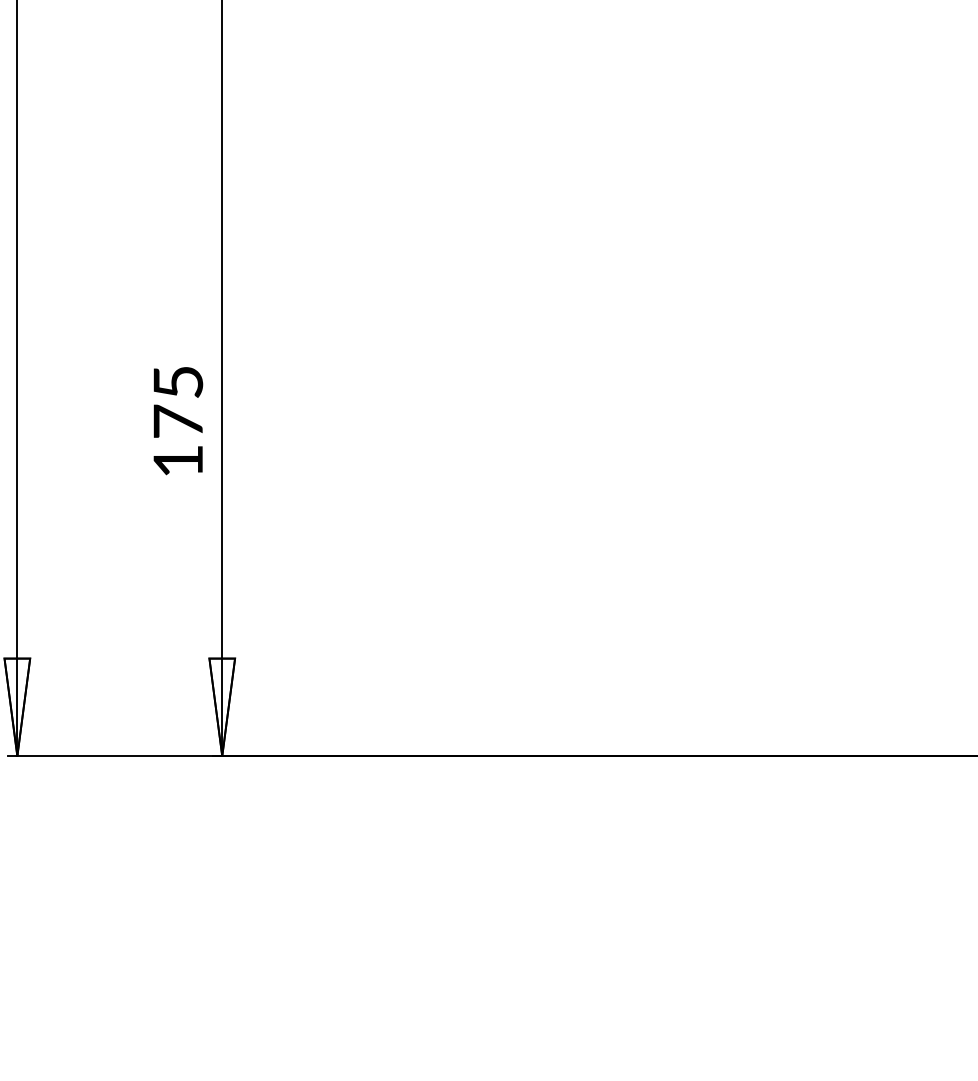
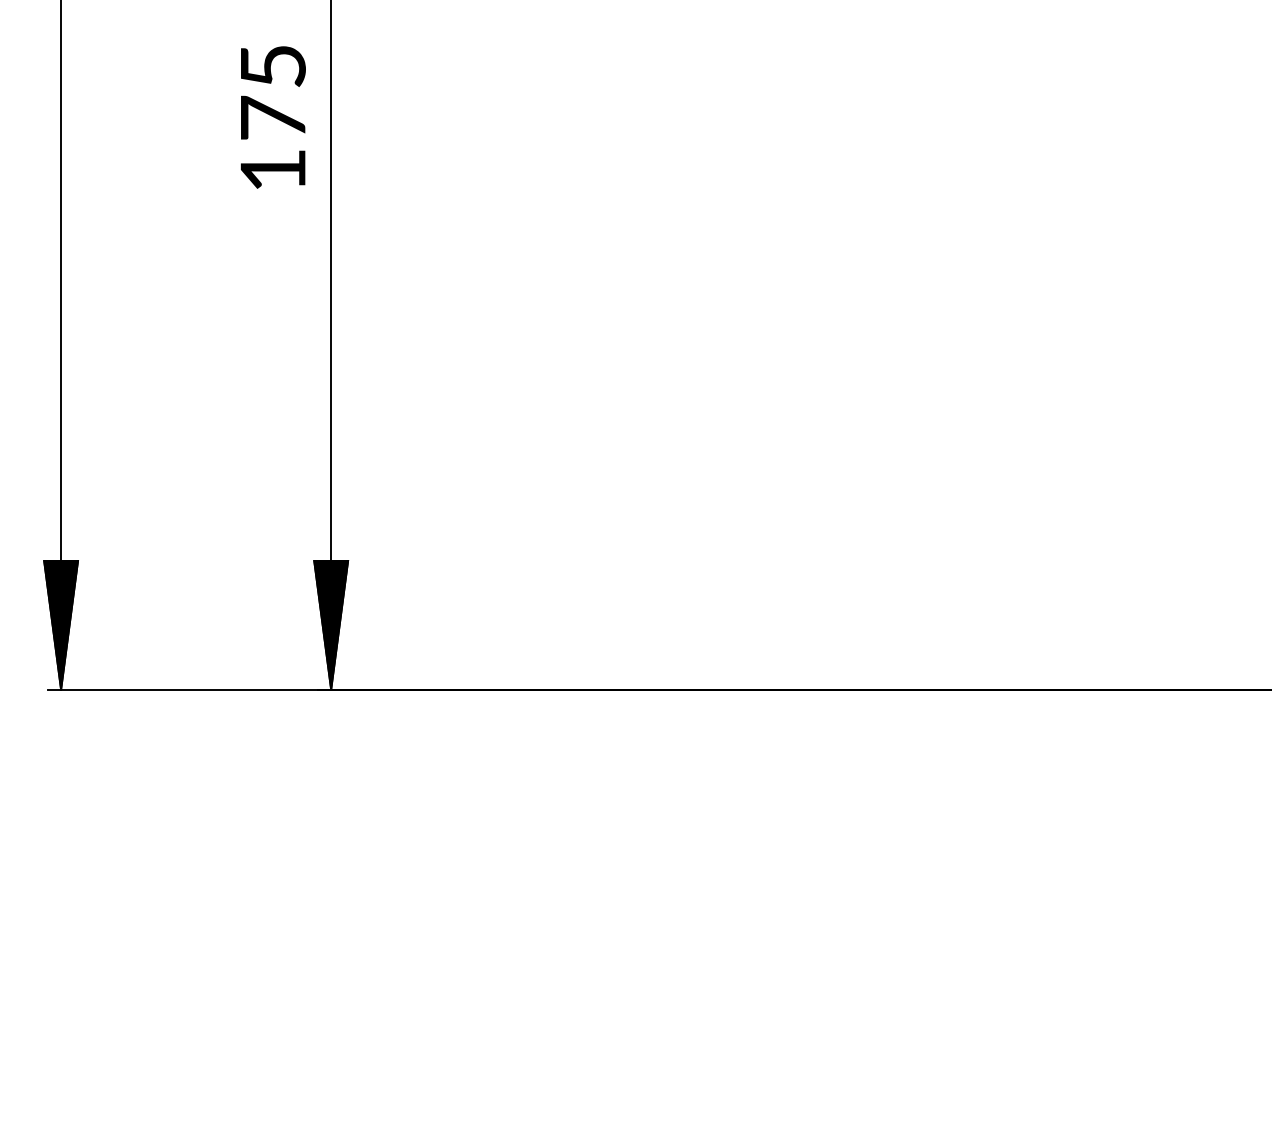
text: (178, 421) -> (273, 118), moved
fill: (17, 707) -> (61, 625), added
fill: (222, 707) -> (331, 625), added

